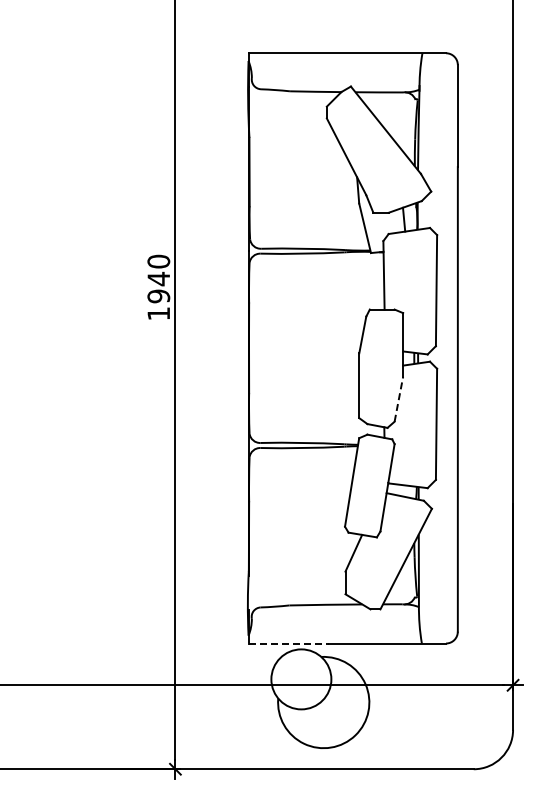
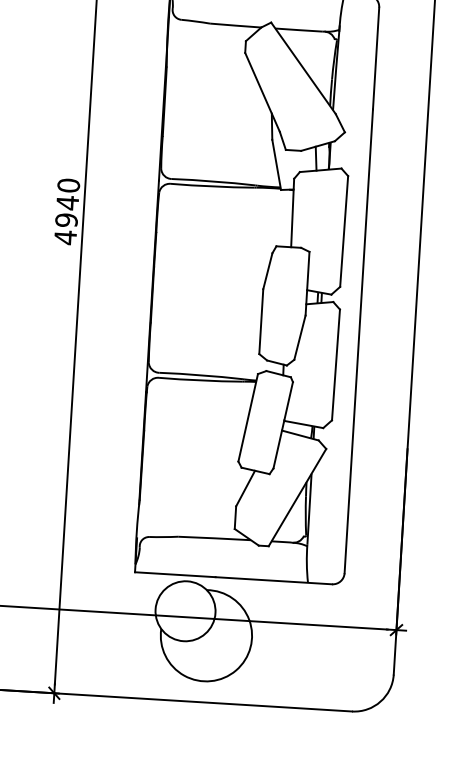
text: (158, 313) -> (65, 237), 1940 -> 4940
line: (398, 399) -> (299, 337), dashed -> solid
line: (289, 643) -> (175, 574), dashed -> solid

